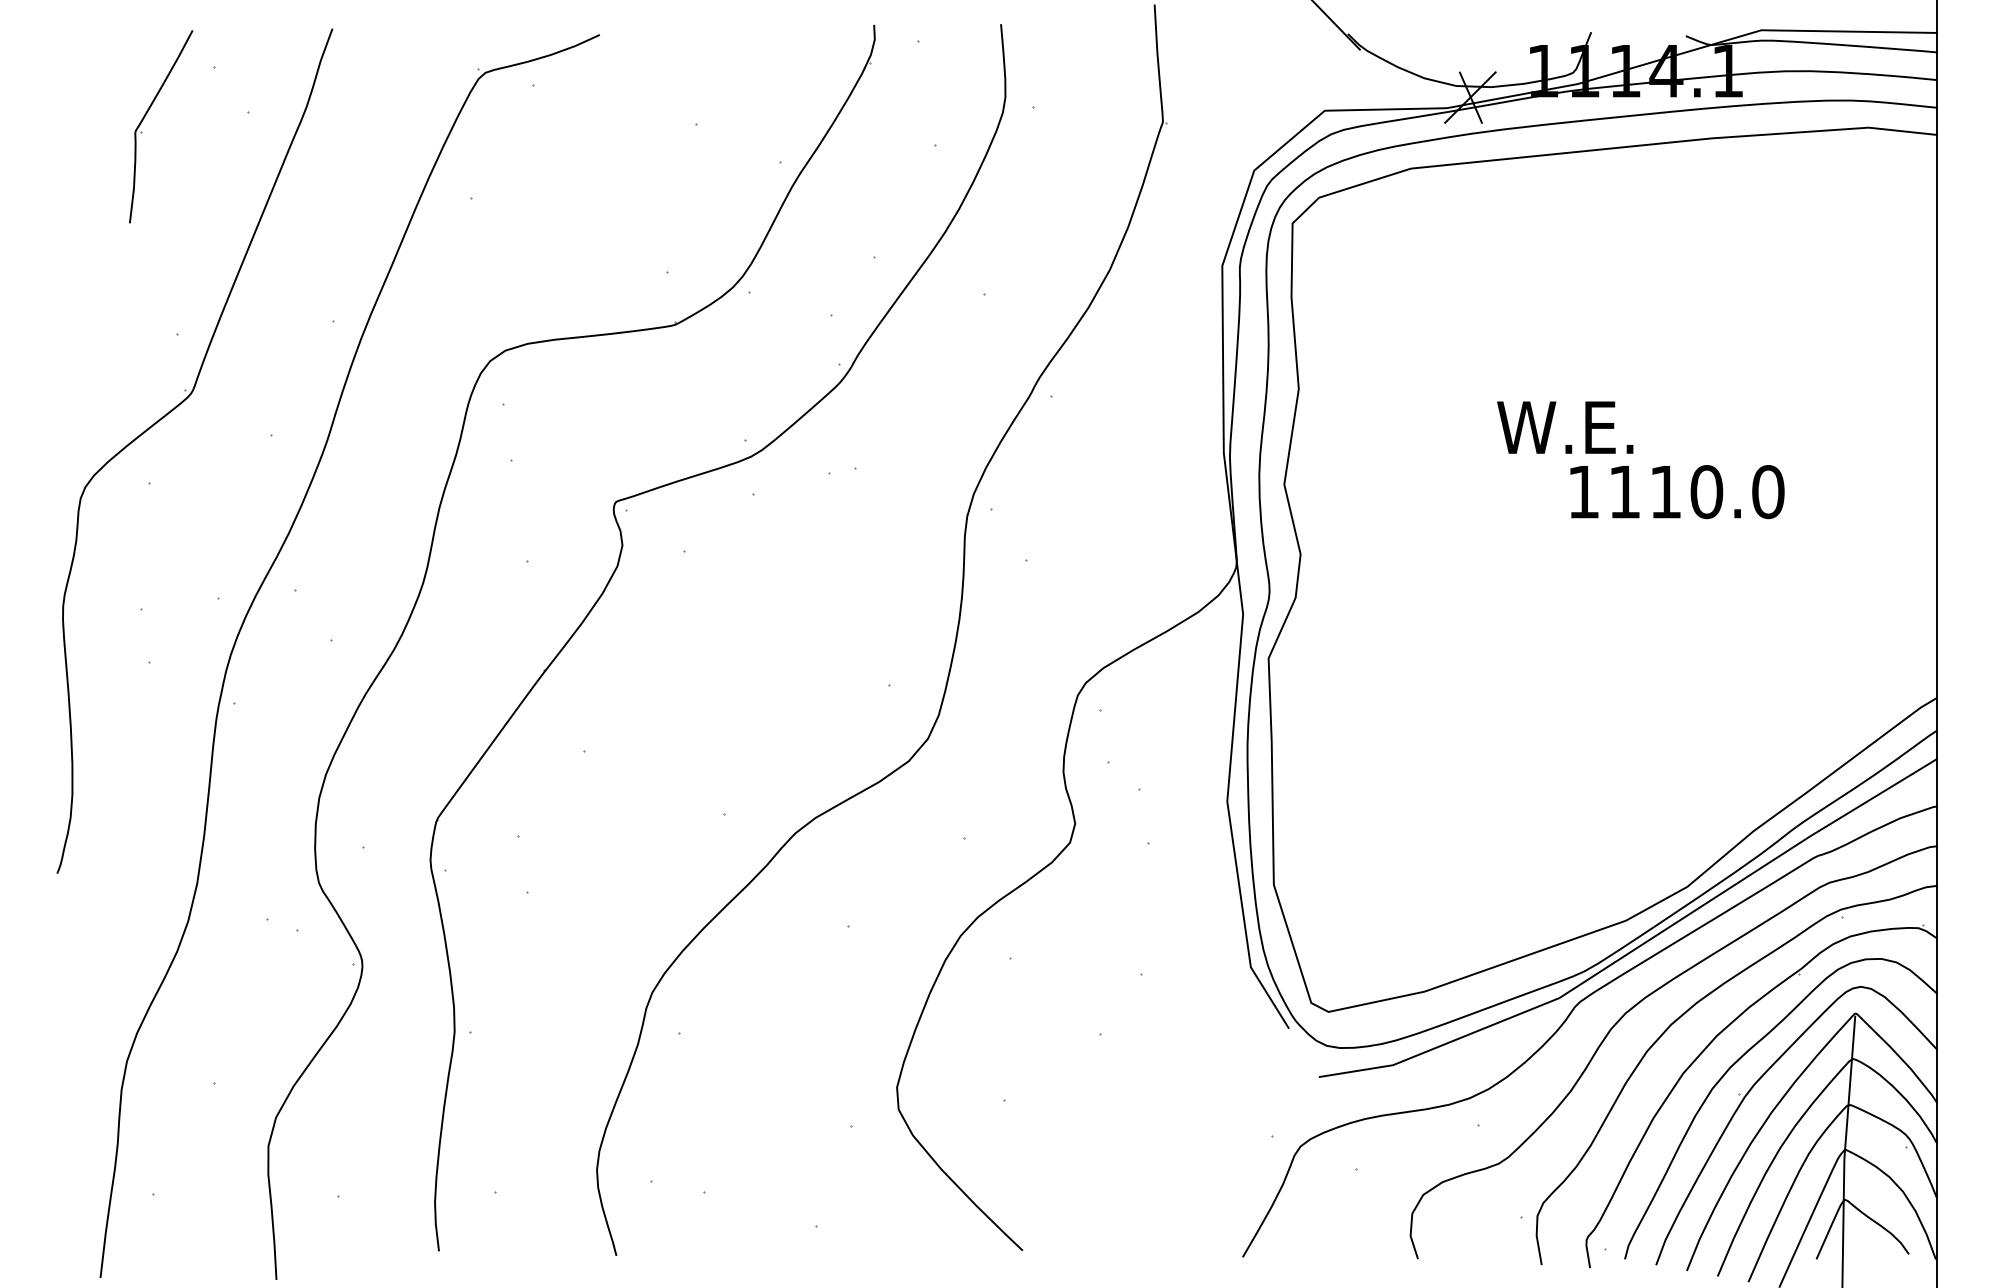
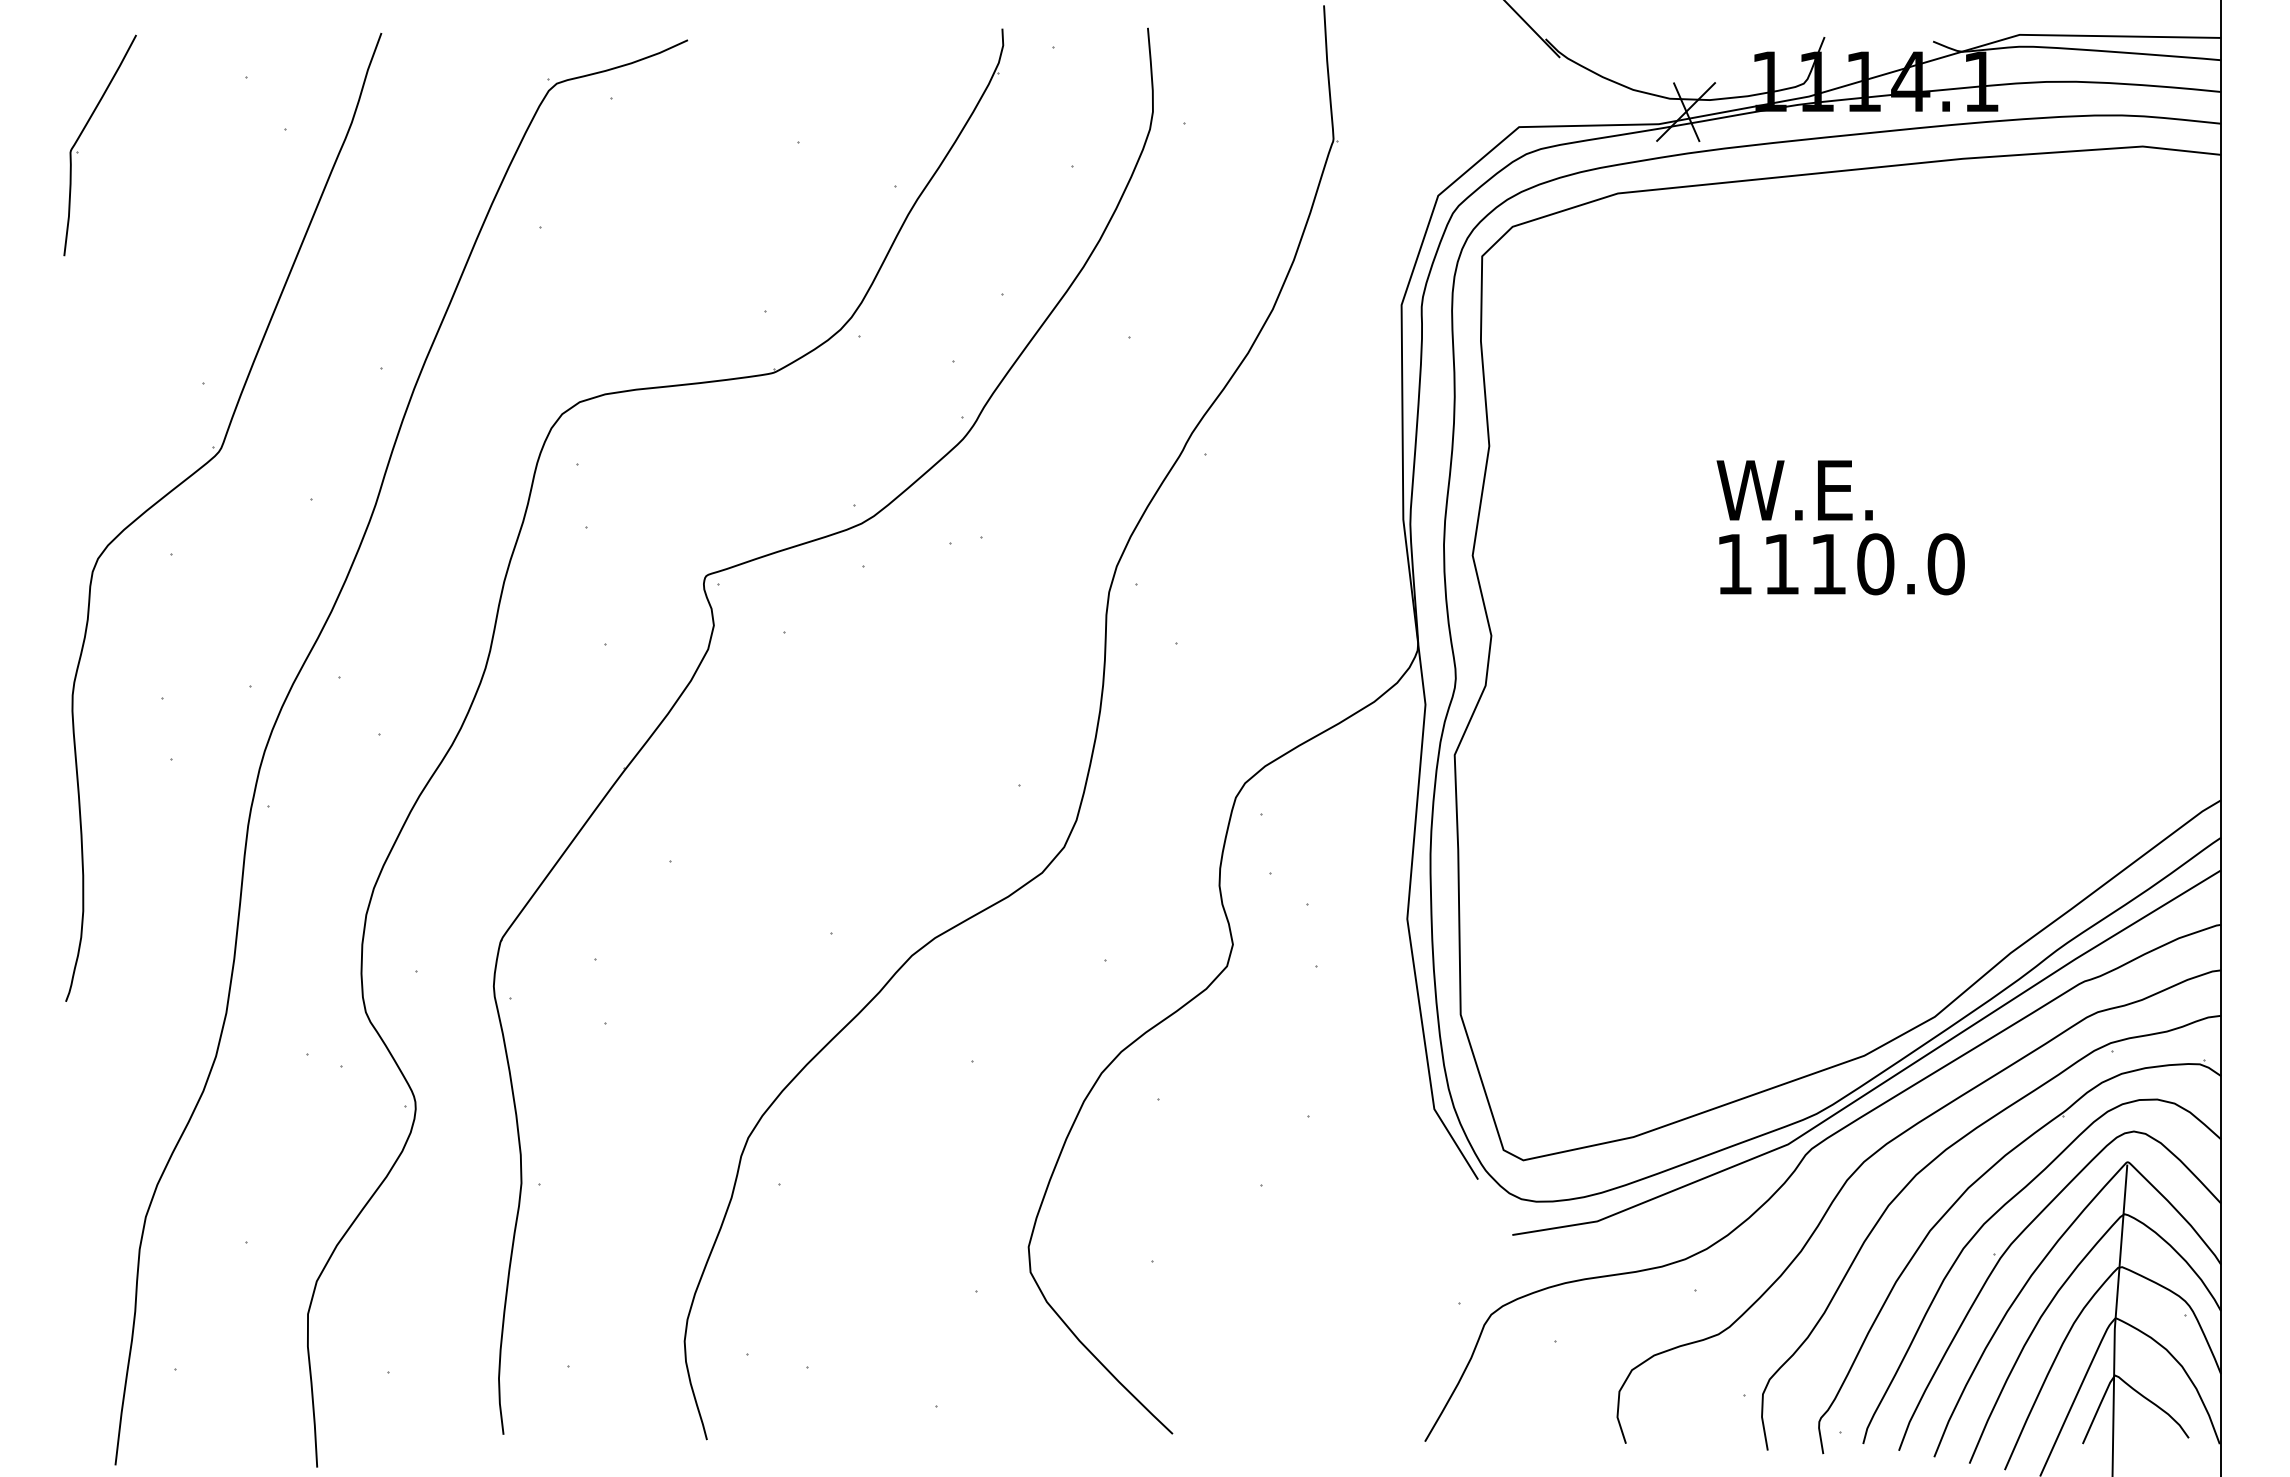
part: (146, 115) -> (83, 132), moved
text: (1677, 492) -> (1842, 564), moved

